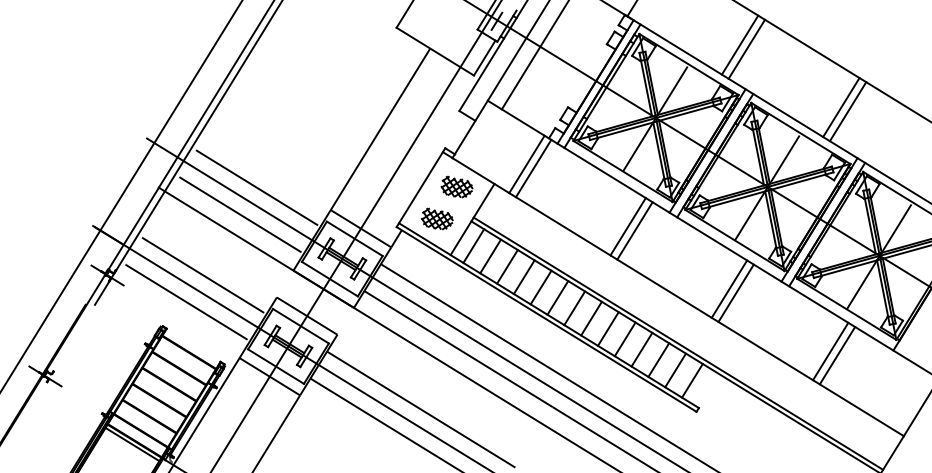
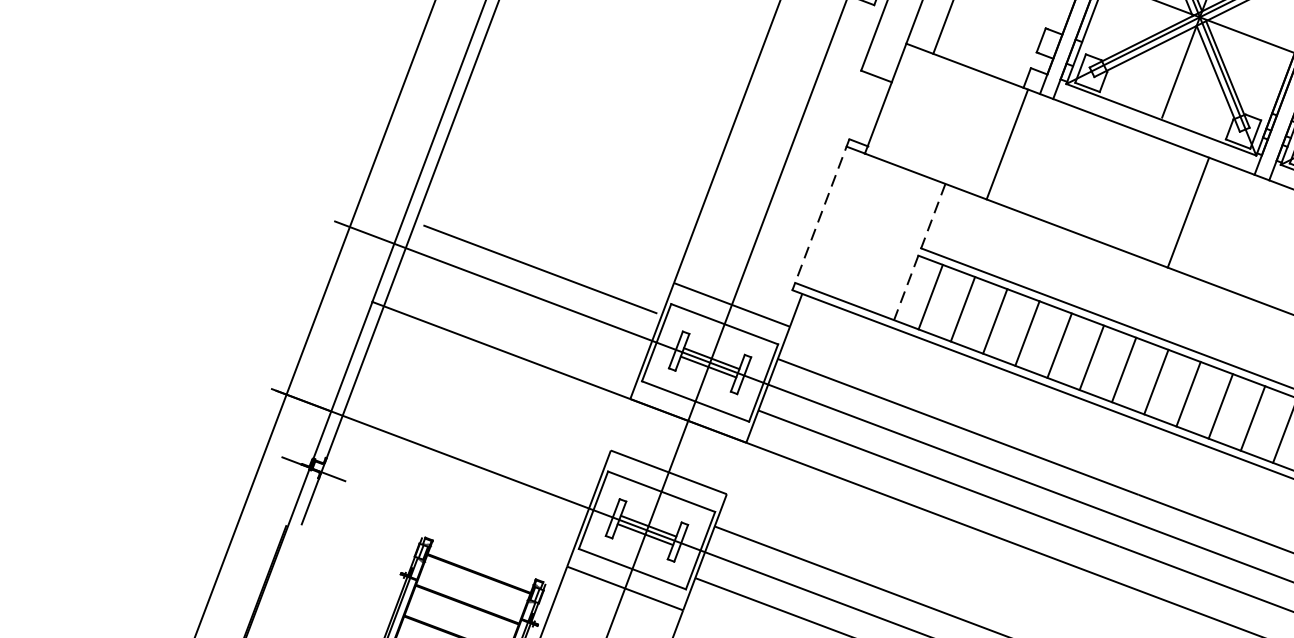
line: (526, 164) -> (993, 139), removed
part: (456, 186) -> (881, 200), removed
line: (420, 188) -> (820, 216), solid -> dashed
line: (240, 214) -> (520, 320), removed
hatch: (437, 218) -> (859, 261), removed
line: (472, 219) -> (919, 252), solid -> dashed
line: (634, 230) -> (1200, 216), removed
line: (203, 274) -> (477, 435), removed
line: (186, 301) -> (457, 487), removed

